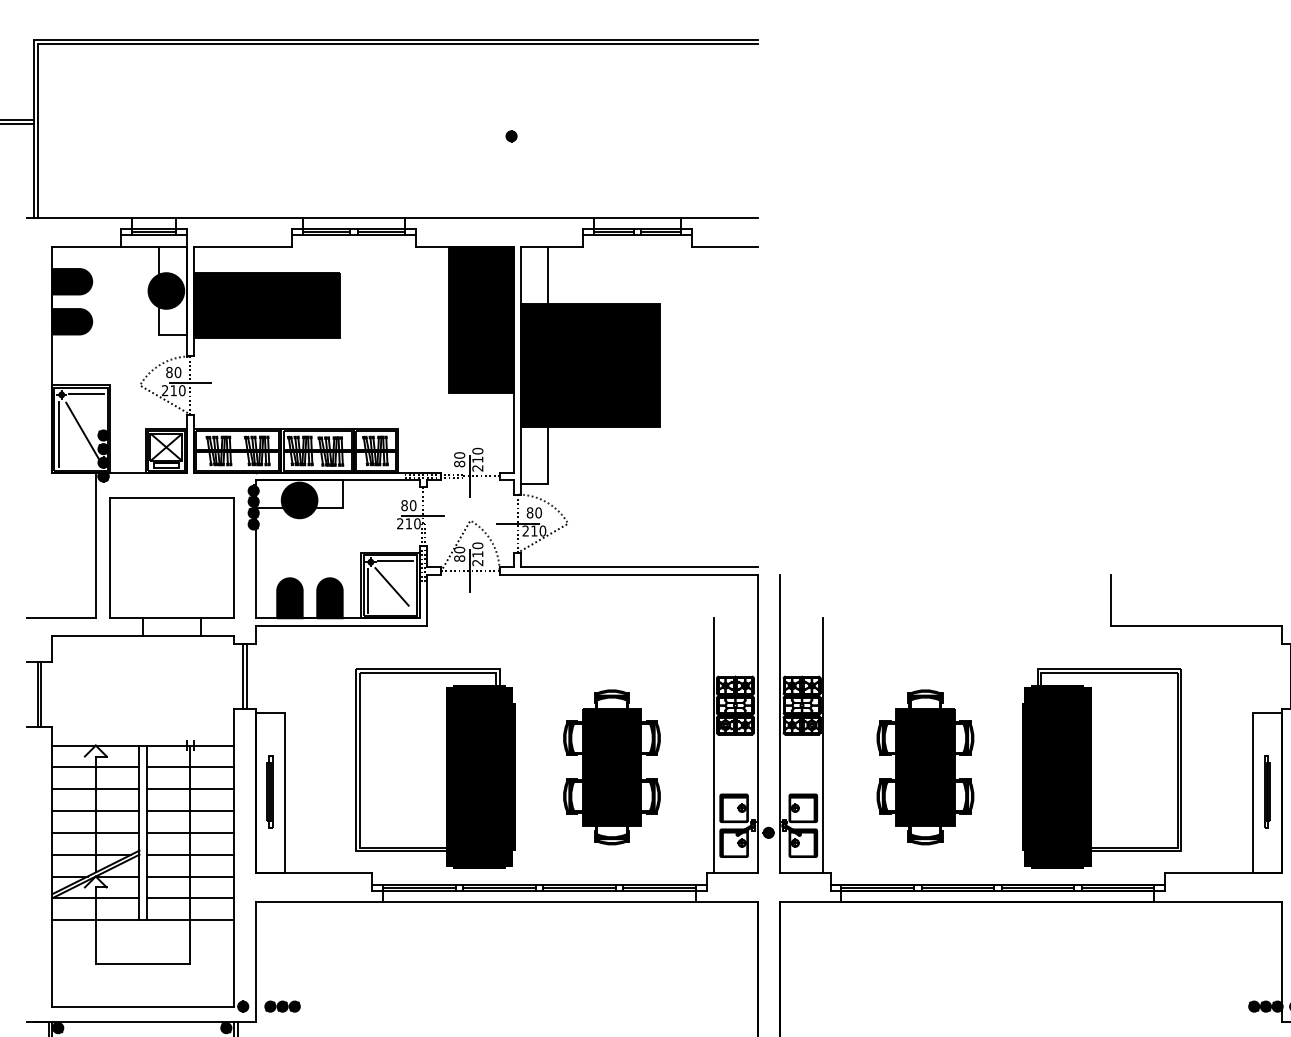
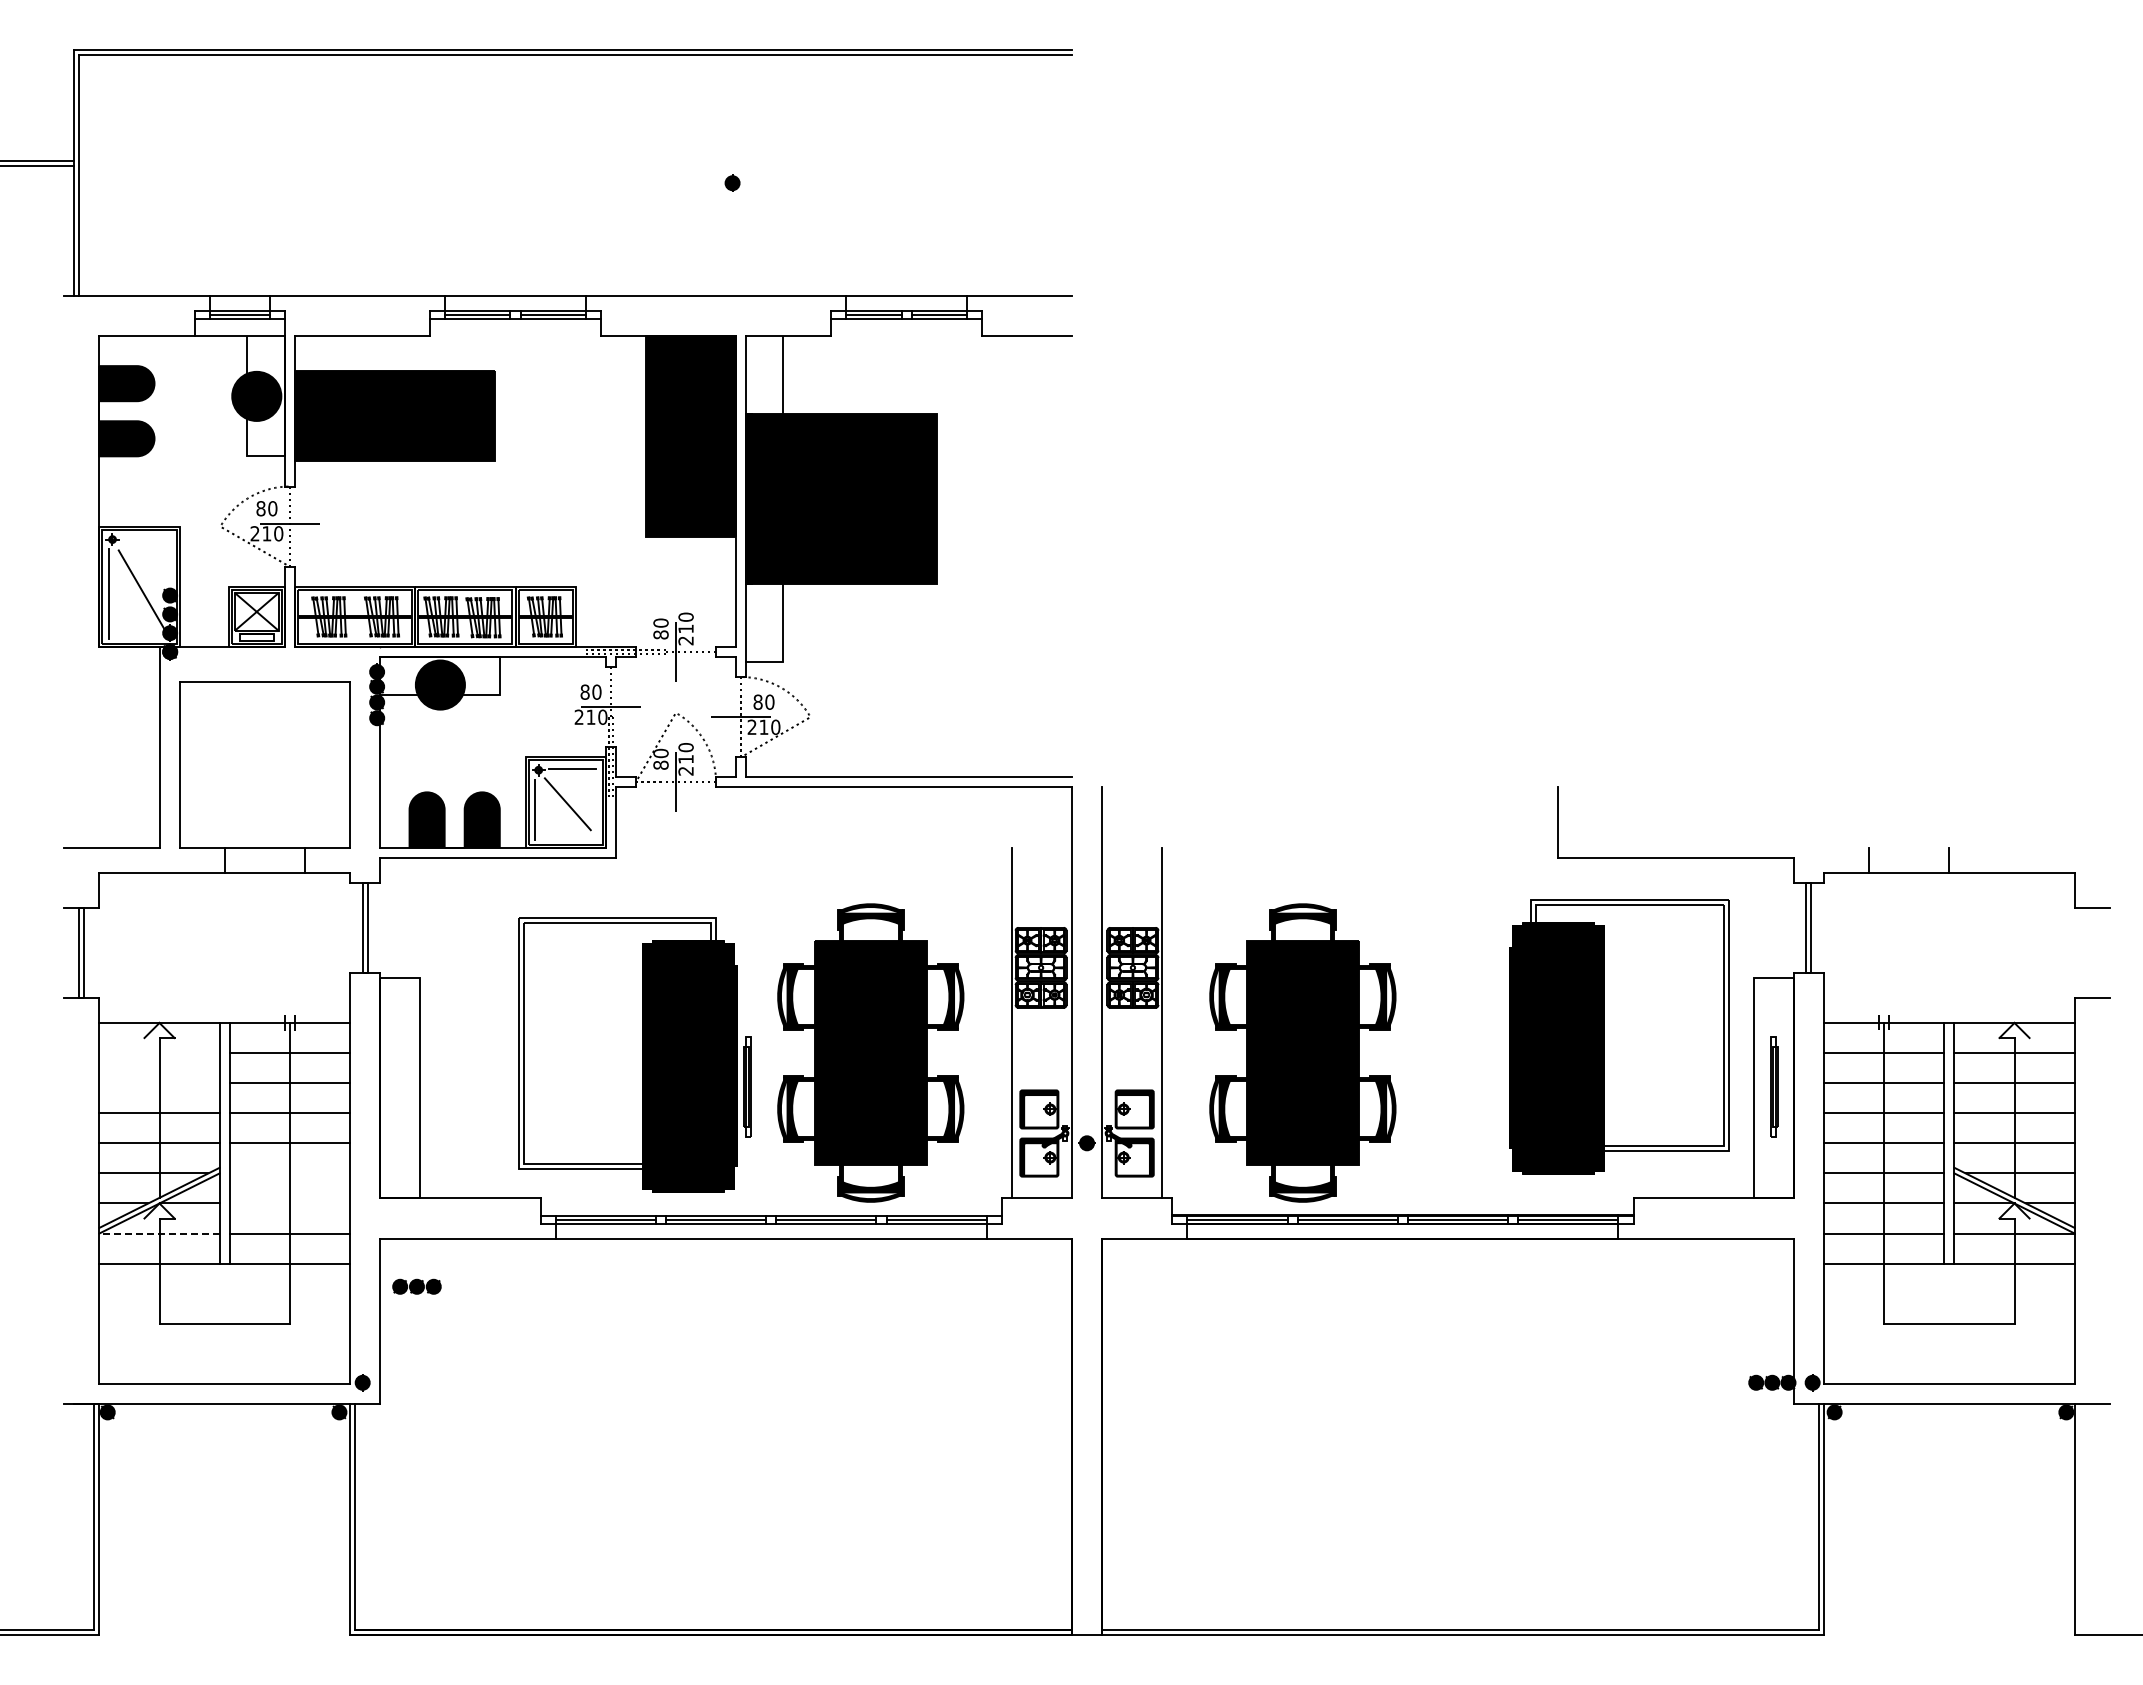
line: (86, 393) -> (146, 537), removed
line: (95, 767) -> (159, 1053), removed
part: (612, 767) -> (871, 1052), size x1.4
part: (925, 767) -> (1303, 1052), size x1.4
part: (1102, 768) -> (1619, 1036), moved
line: (95, 789) -> (159, 1083), removed
part: (269, 791) -> (747, 1086), moved
line: (190, 854) -> (289, 1173), removed
line: (190, 876) -> (289, 1203), removed
line: (95, 898) -> (159, 1233), solid -> dashed
part: (282, 1006) -> (416, 1286), moved

